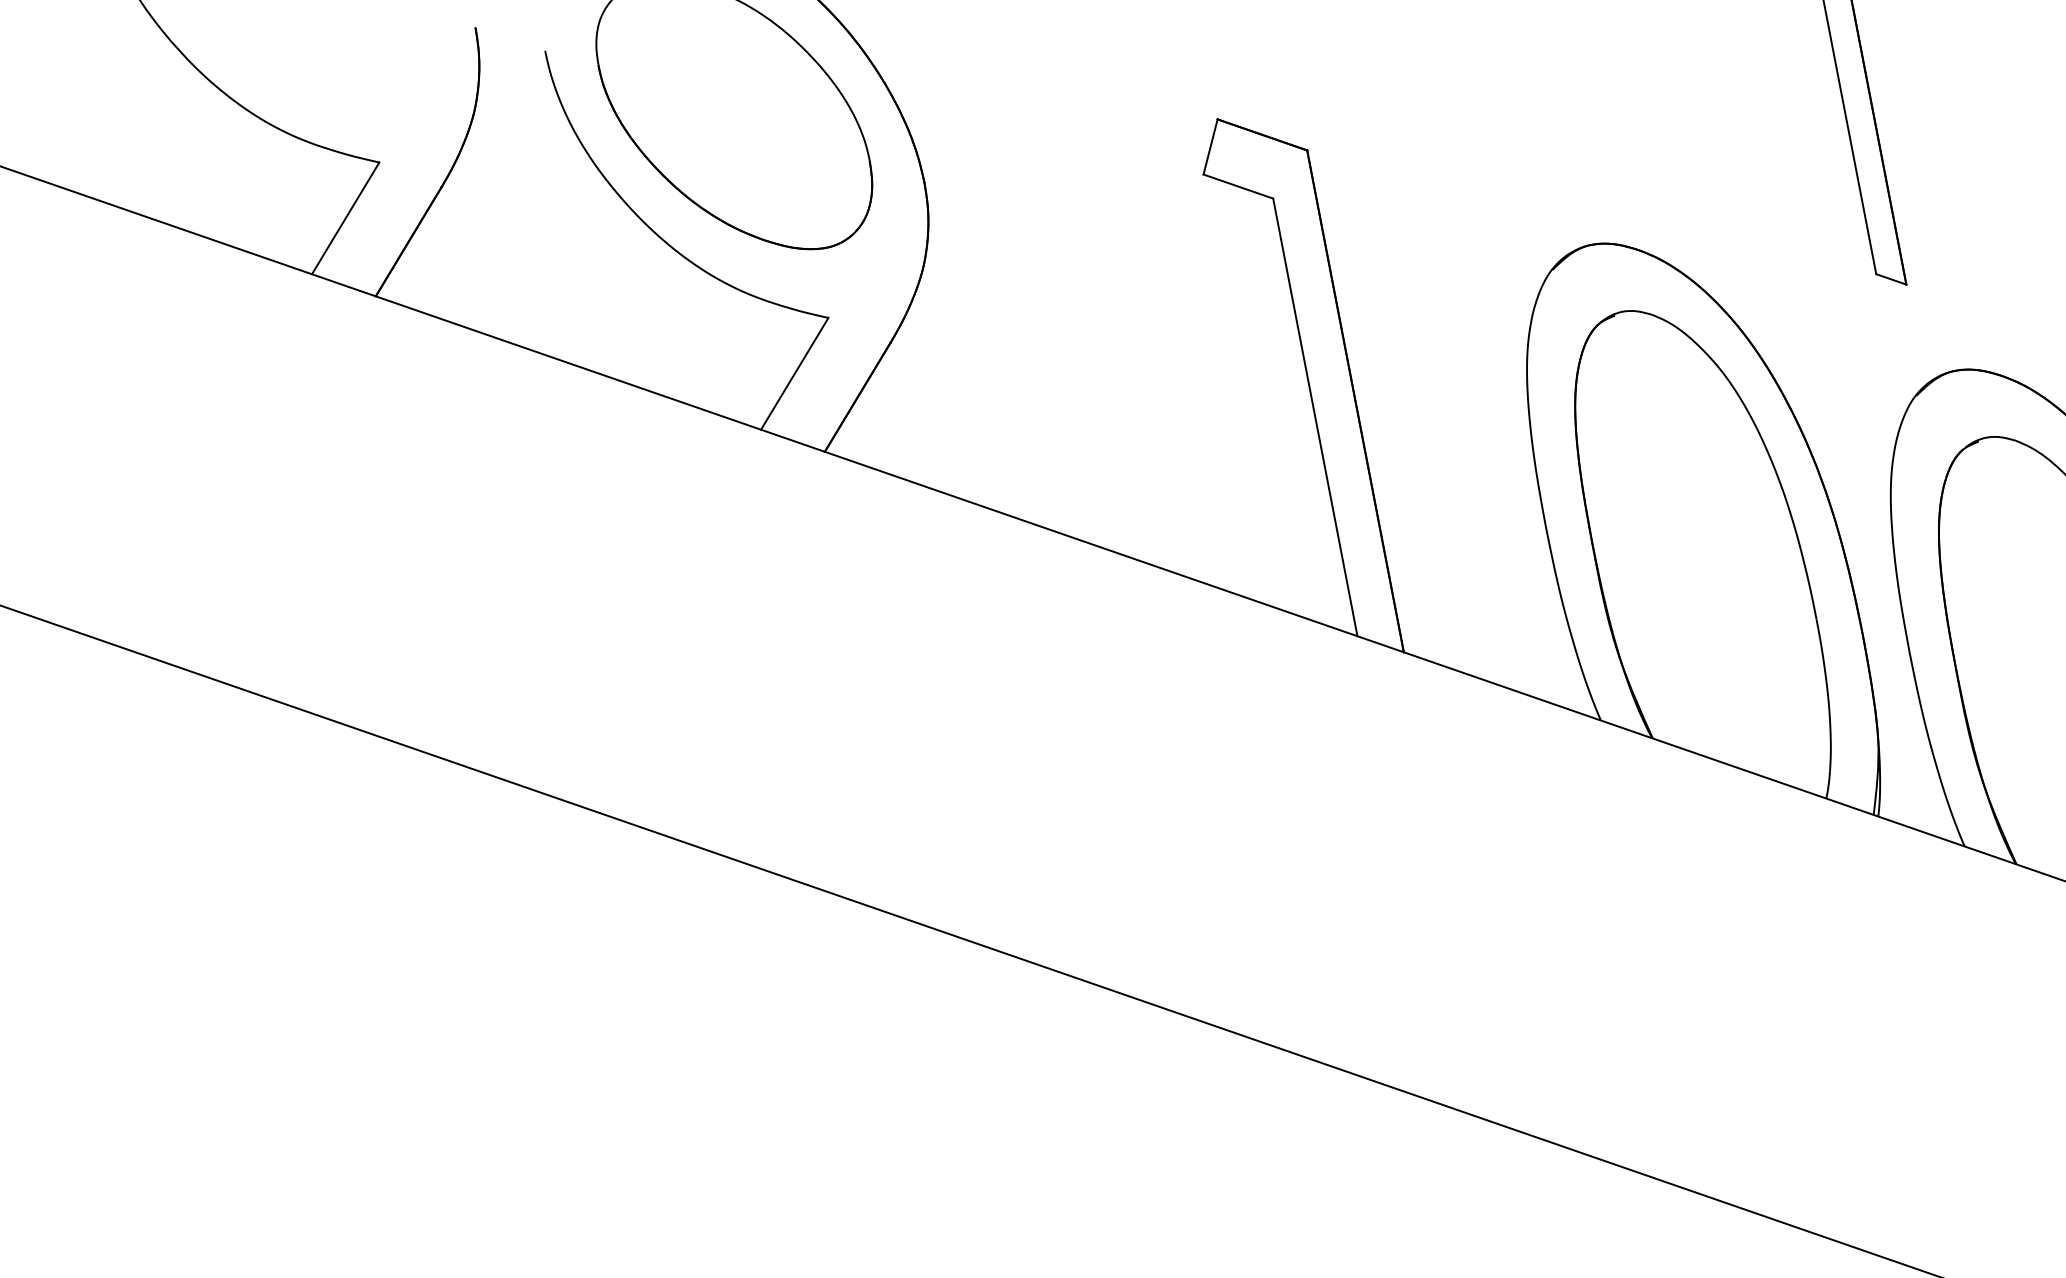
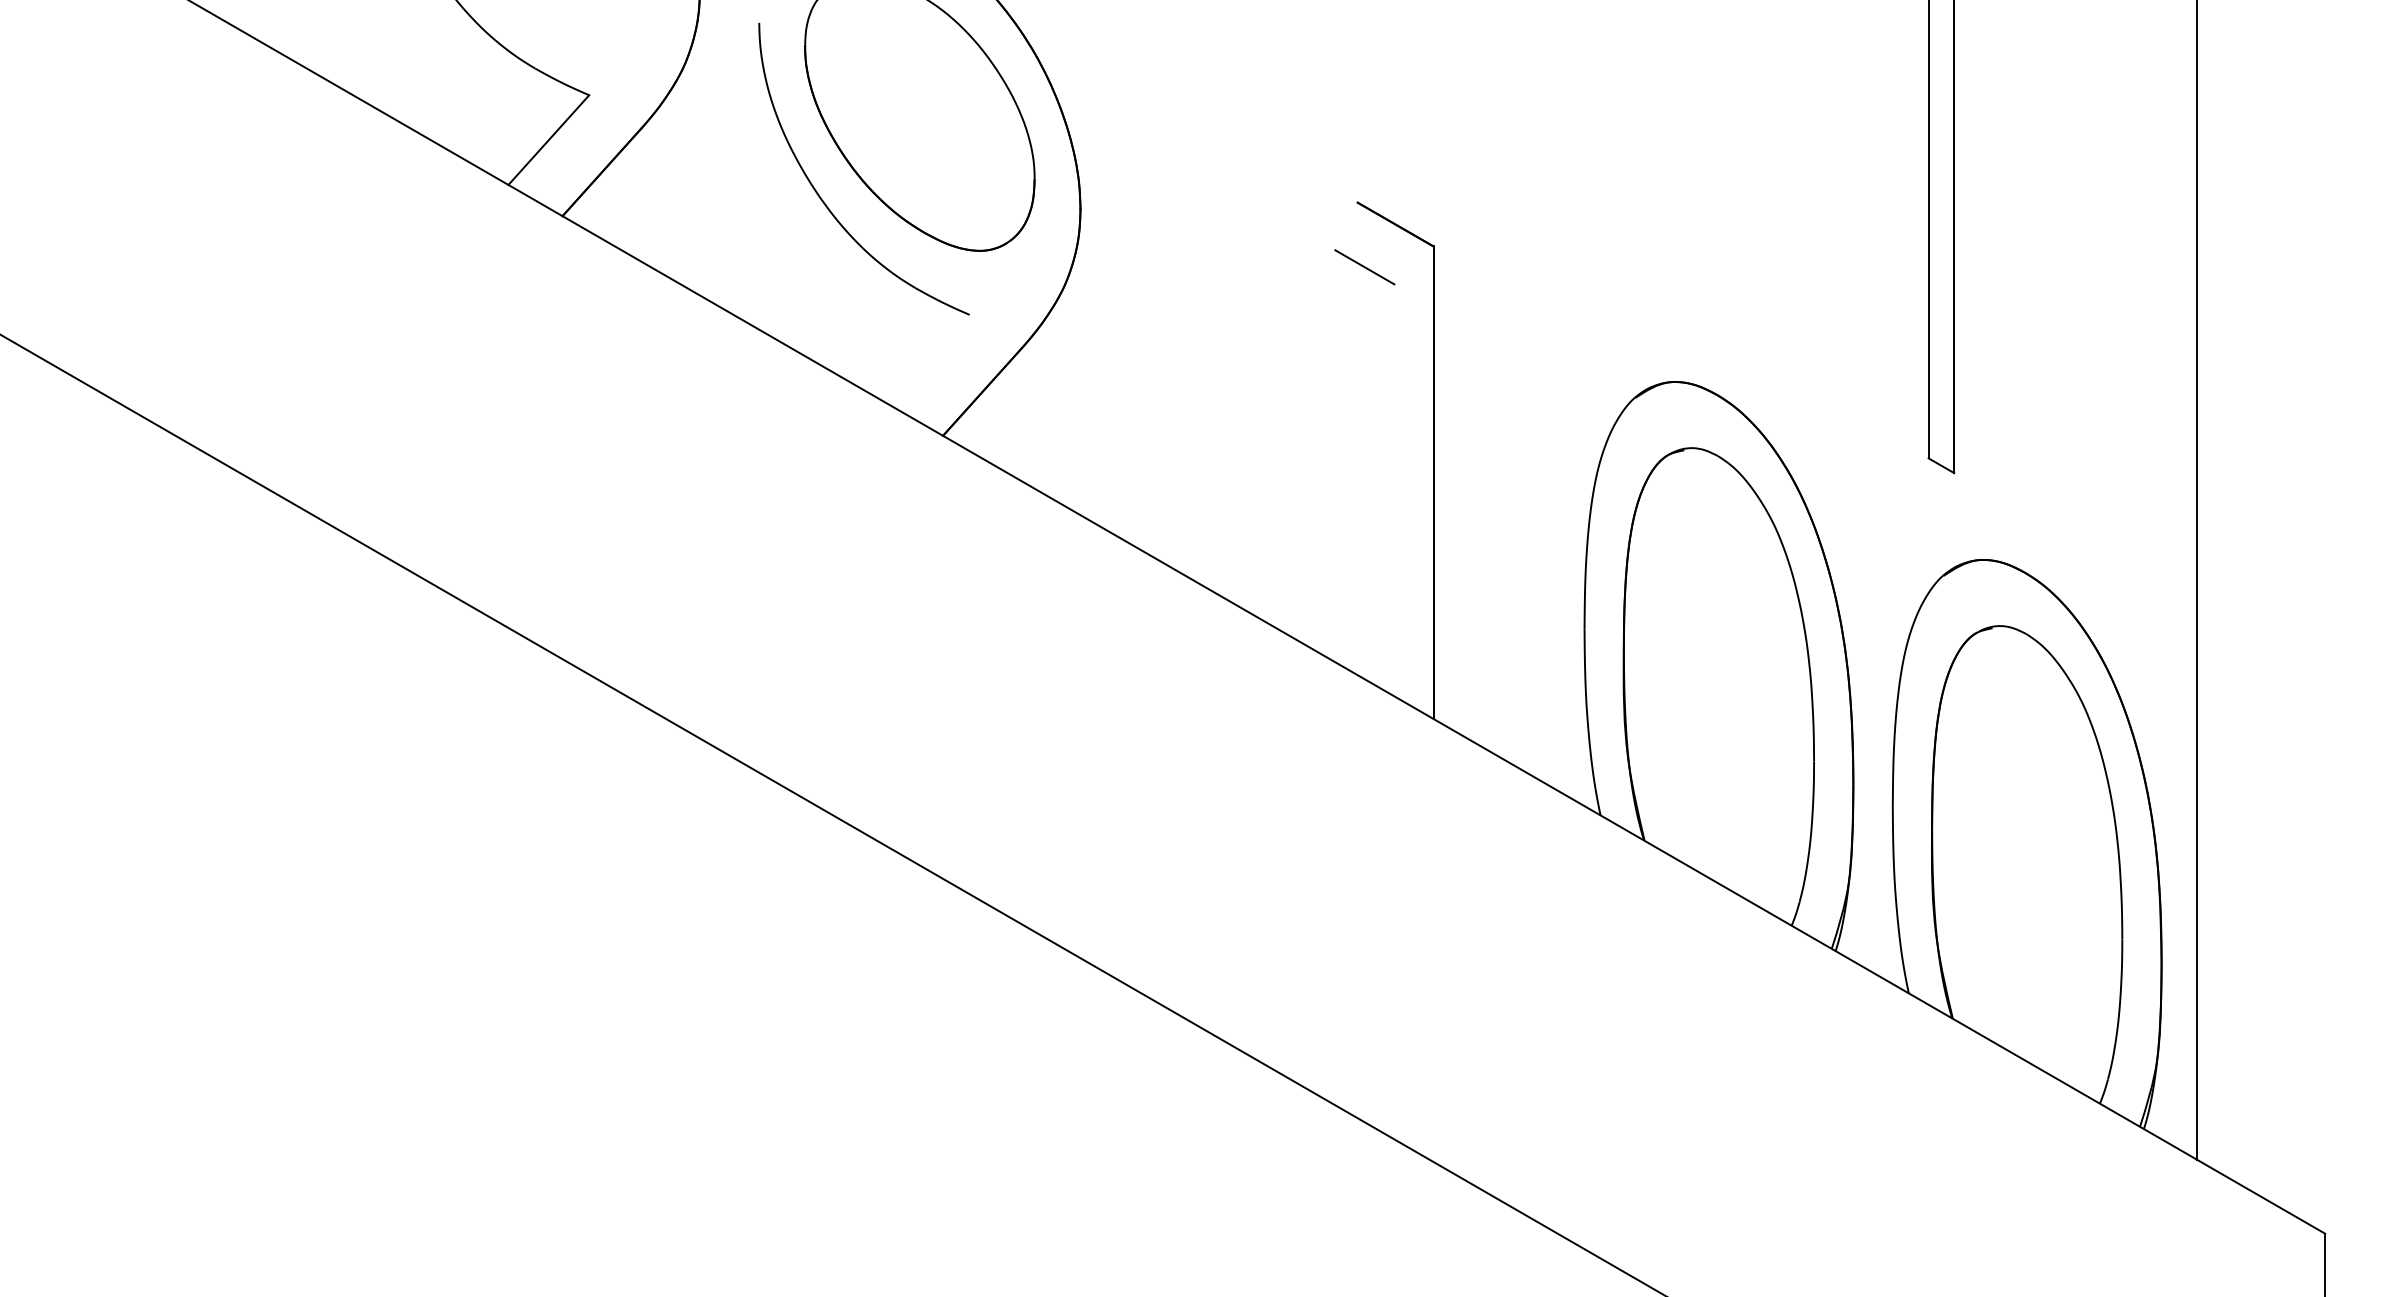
line: (1210, 146) -> (1346, 226), removed
line: (793, 373) -> (928, 359), removed
line: (1315, 417) -> (1394, 490), removed

